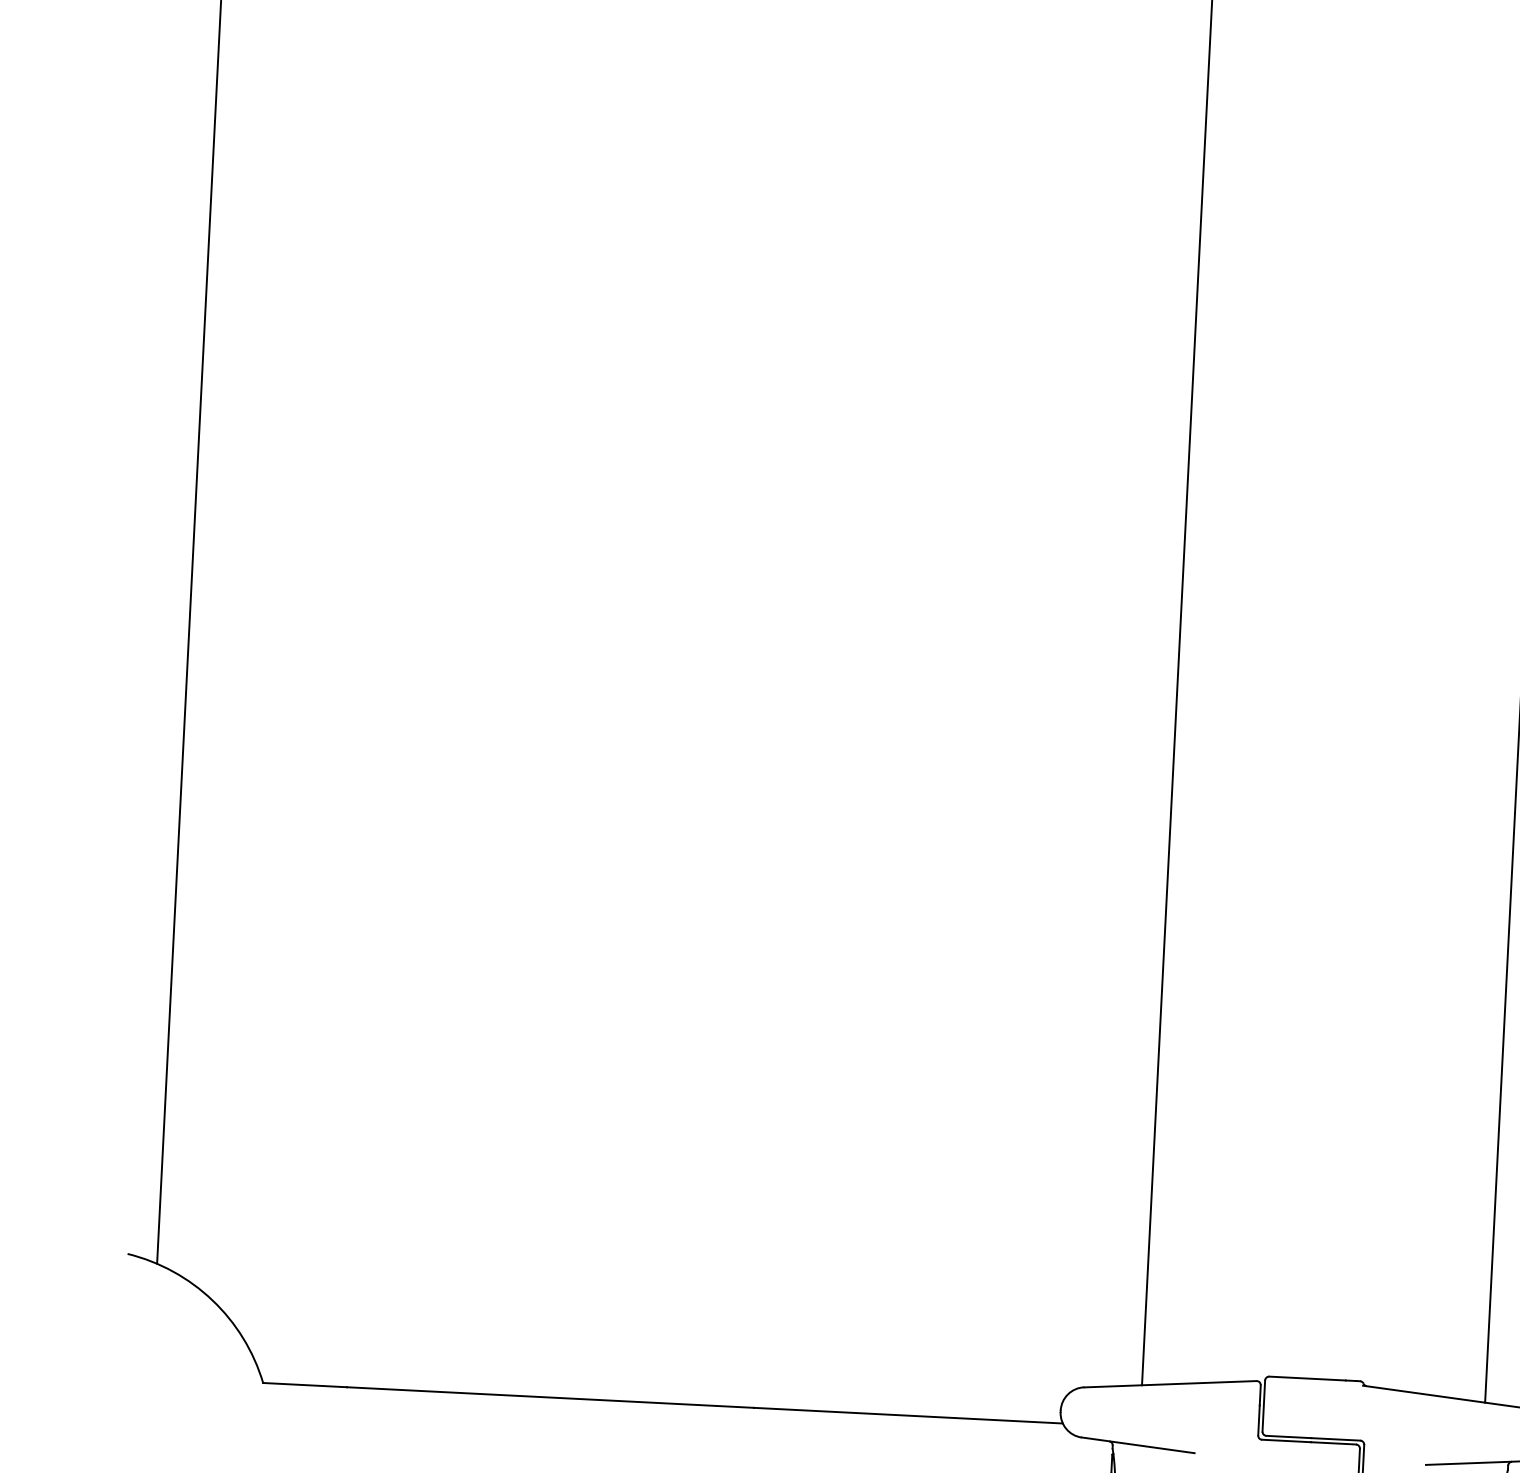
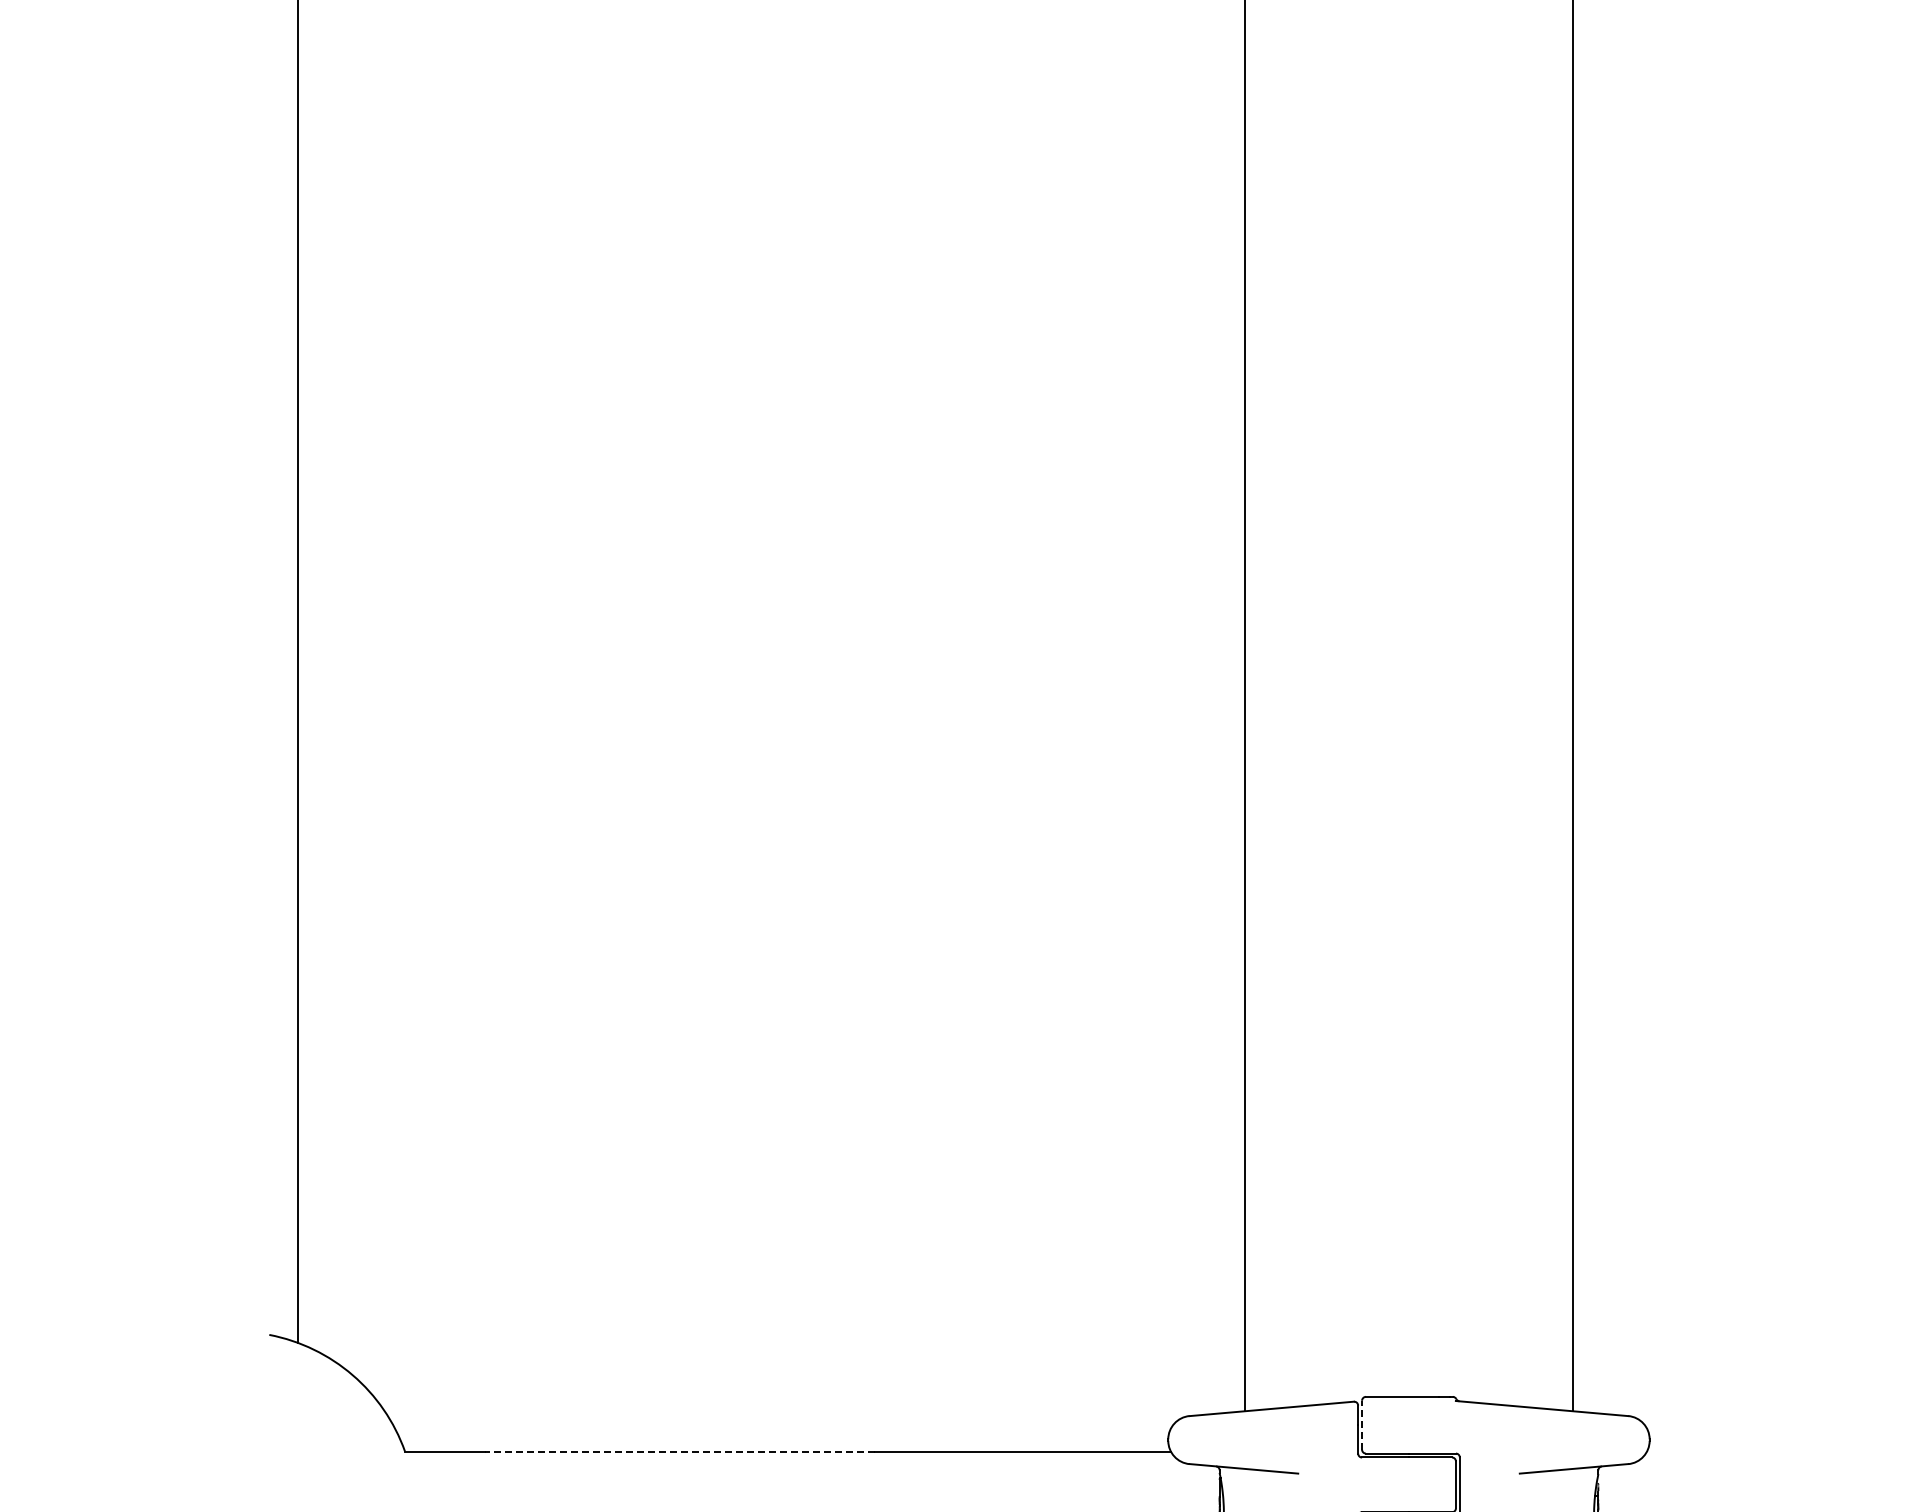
line: (550, 1397) -> (680, 1451), solid -> dashed
line: (1264, 1405) -> (1362, 1424), solid -> dashed

